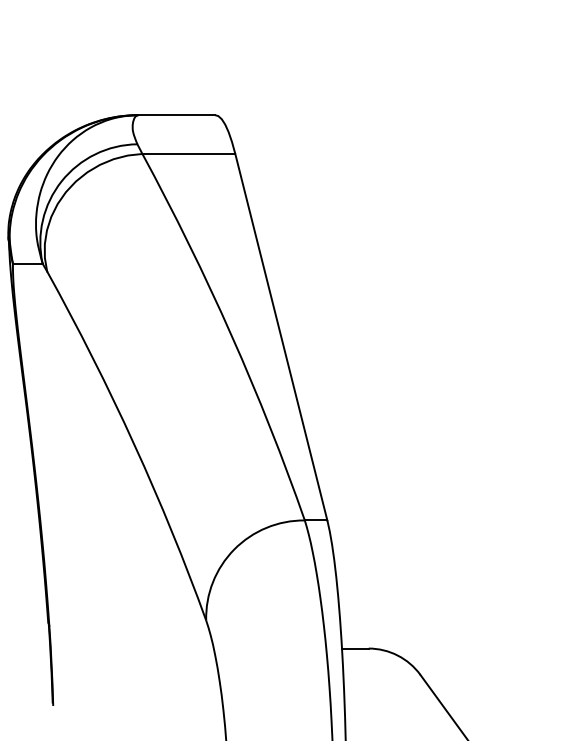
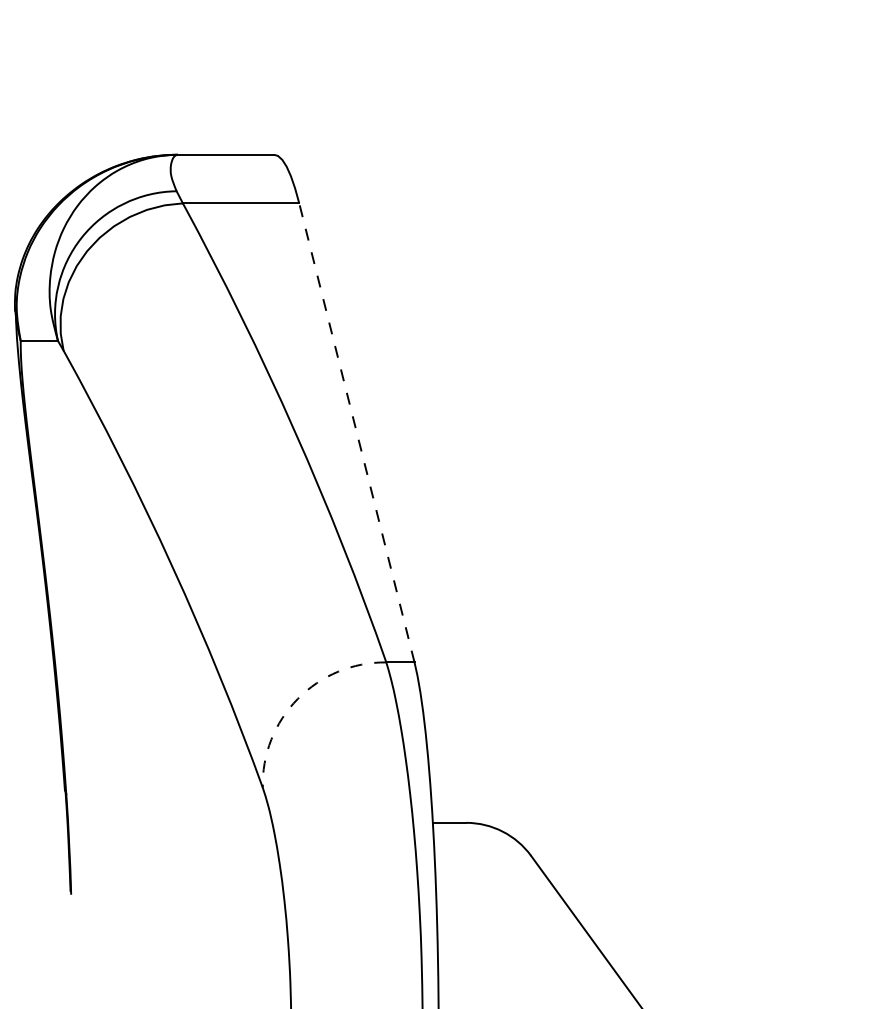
line: (281, 336) -> (356, 432), solid -> dashed
arc: (233, 549) -> (297, 698), solid -> dashed

